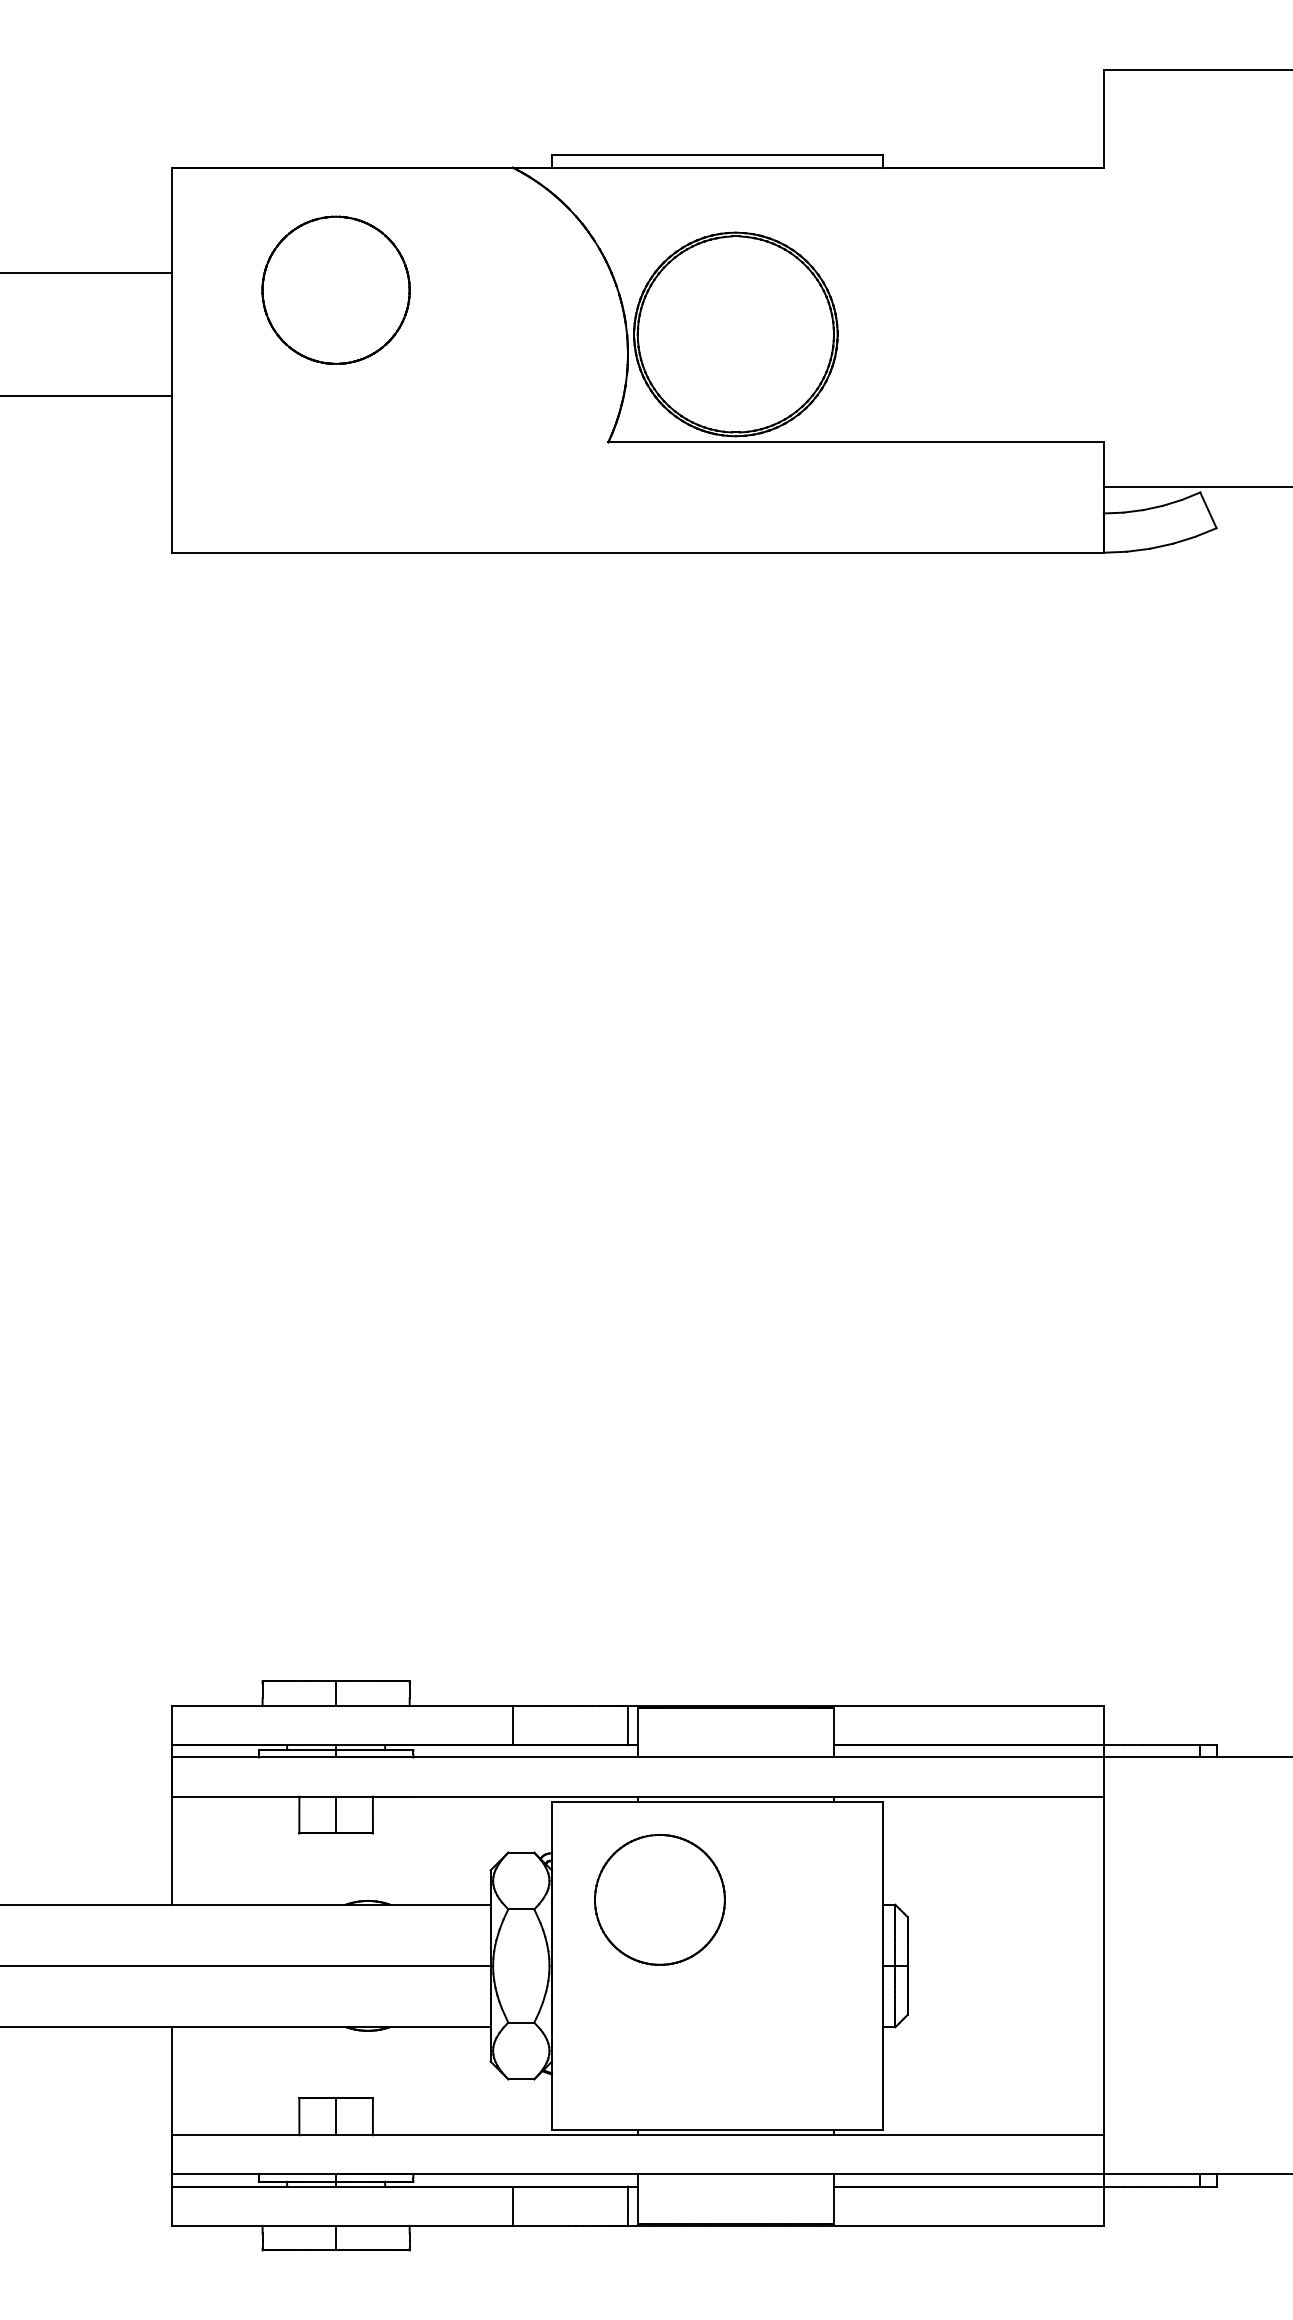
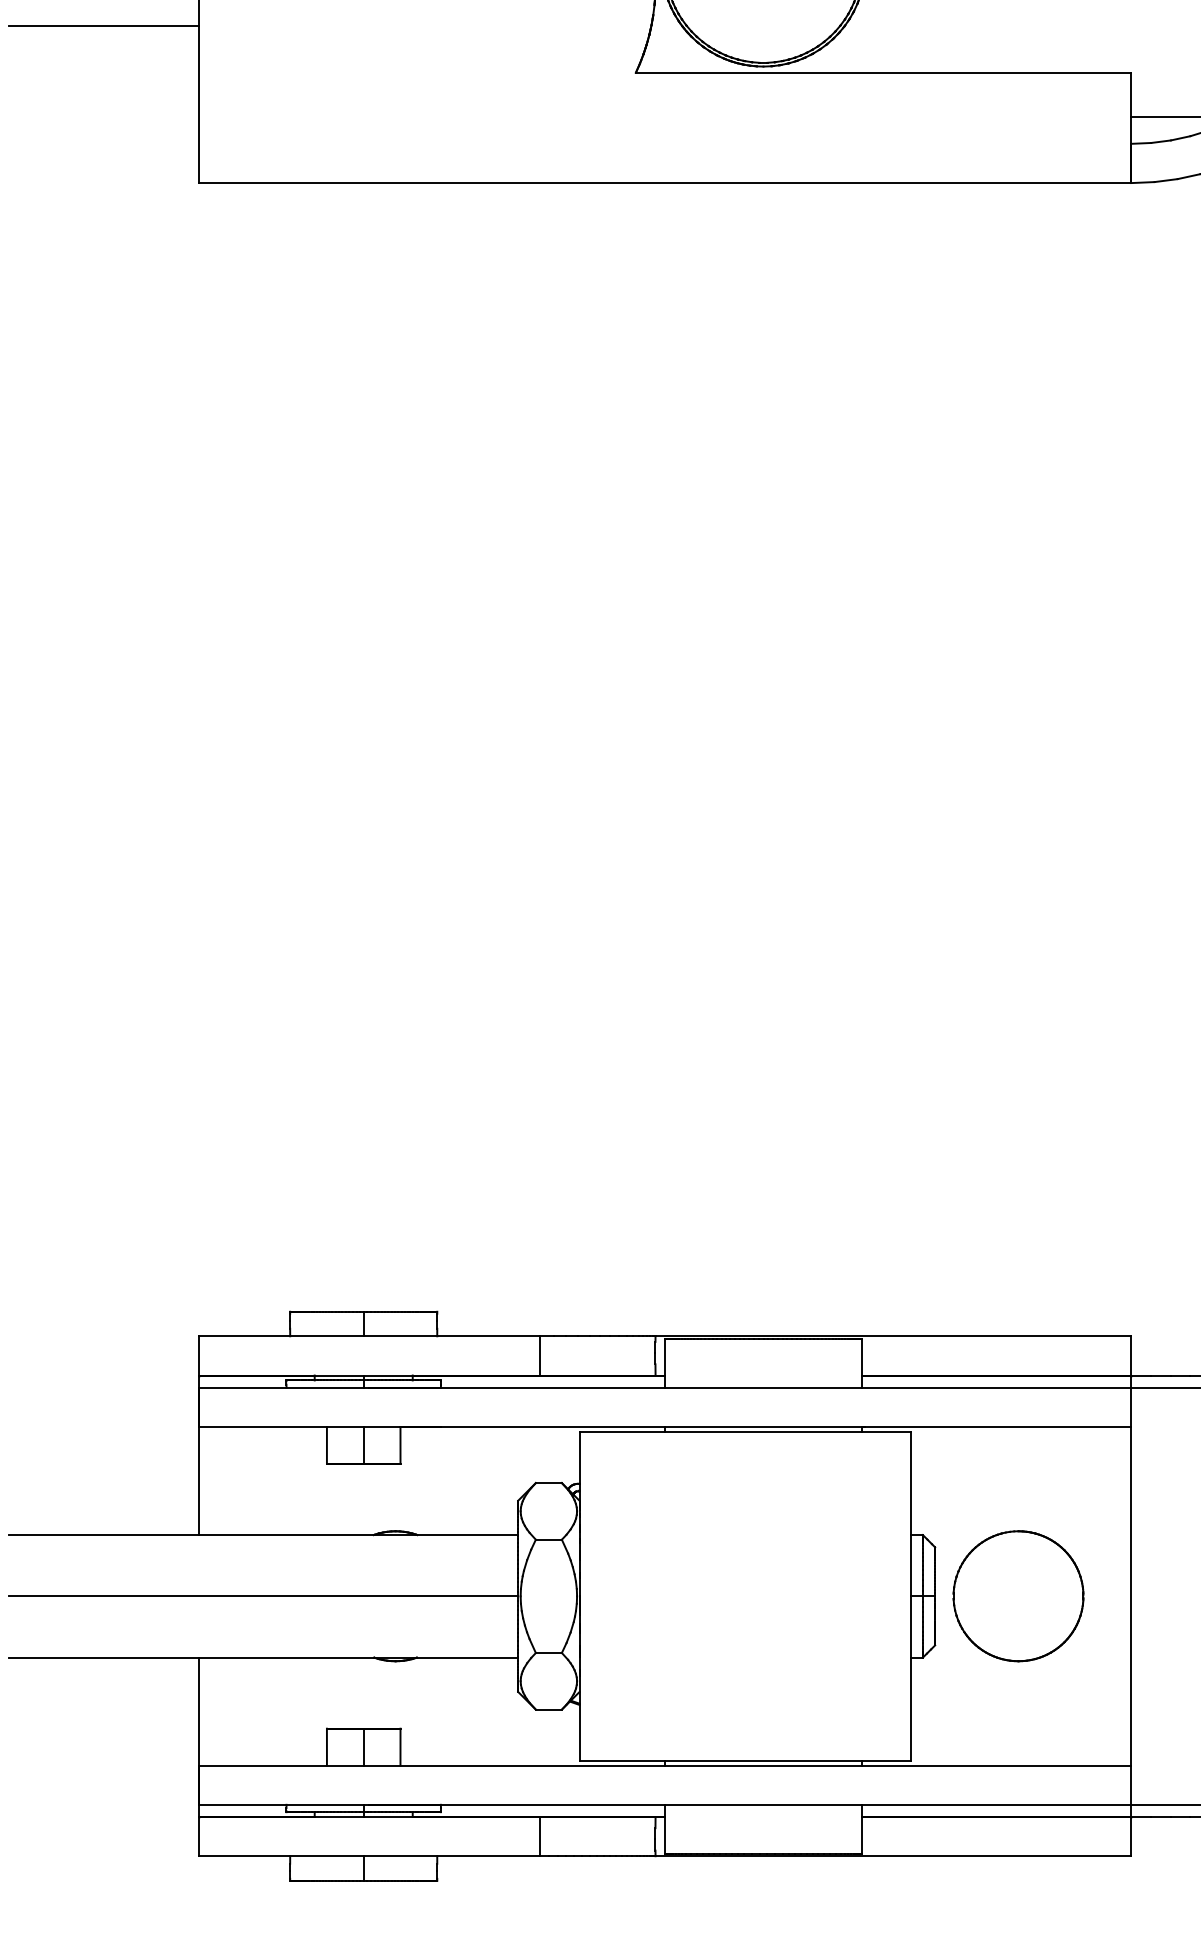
part: (659, 1899) -> (1018, 1595), moved

